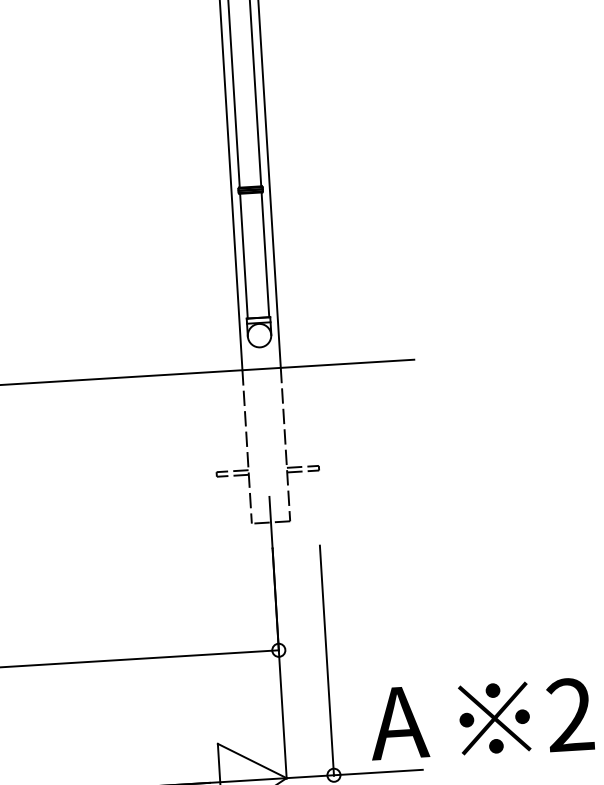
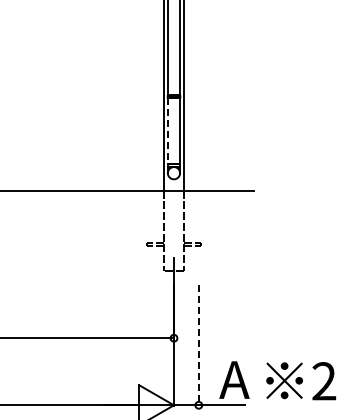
line: (244, 256) -> (168, 131), solid -> dashed
line: (326, 661) -> (198, 345), solid -> dashed

